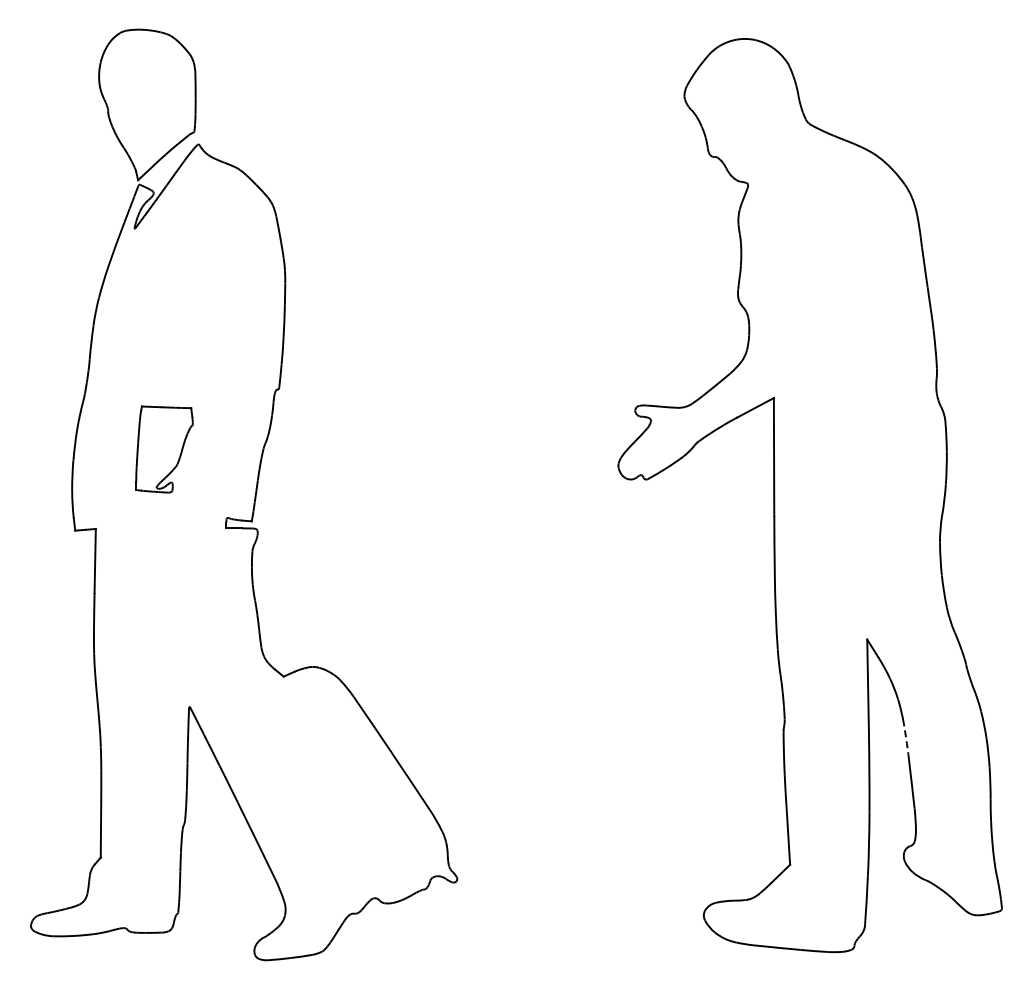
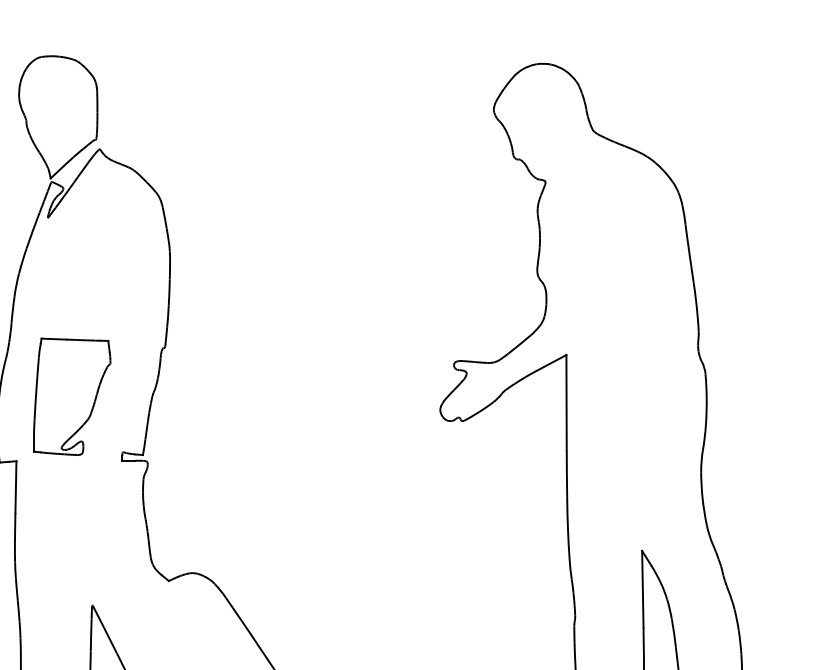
part: (164, 449) -> (72, 396), size x1.67
arc: (906, 741) -> (673, 633), dashed -> solid

